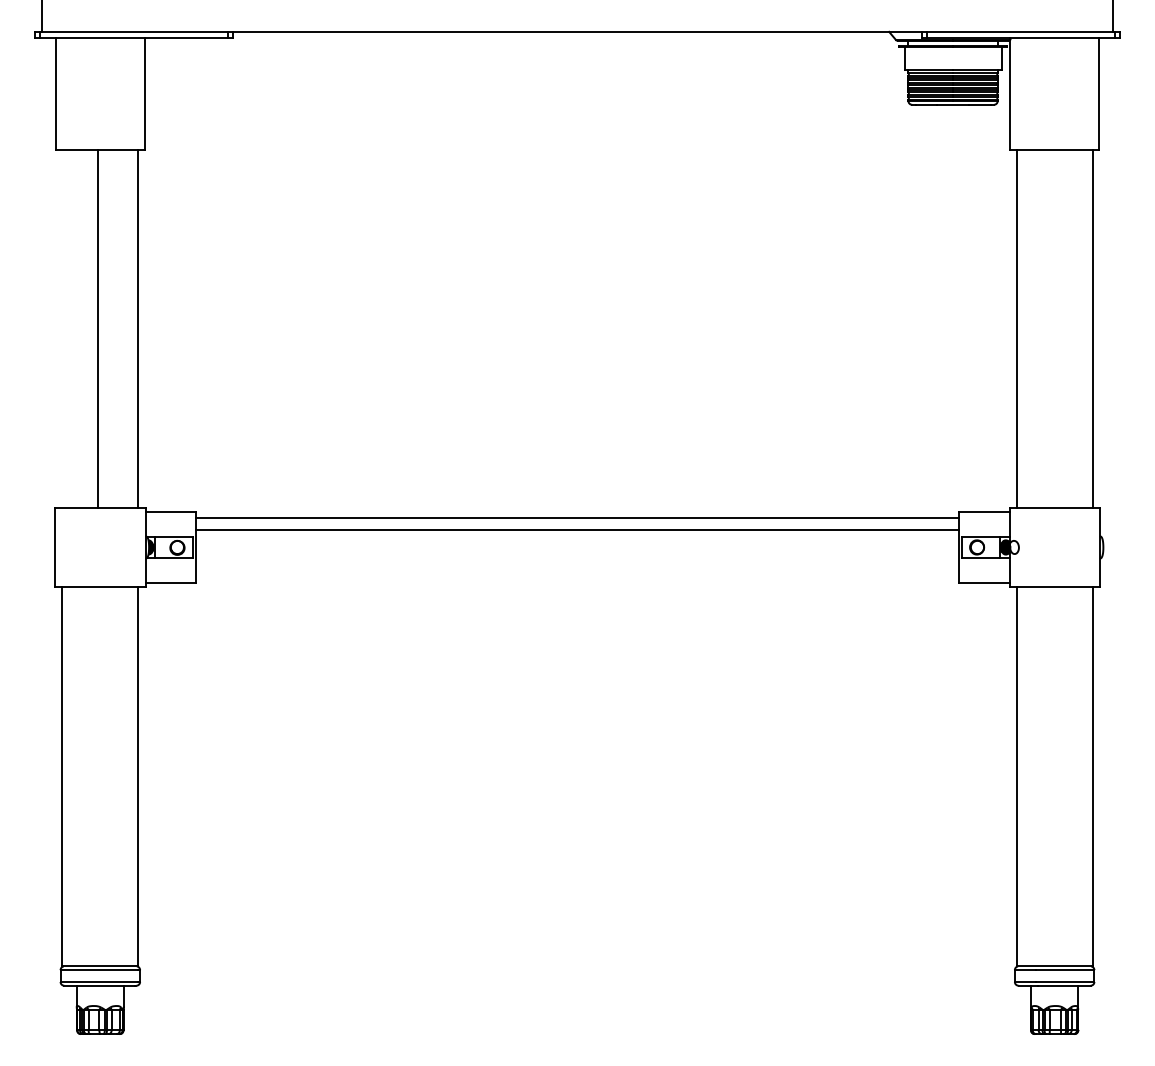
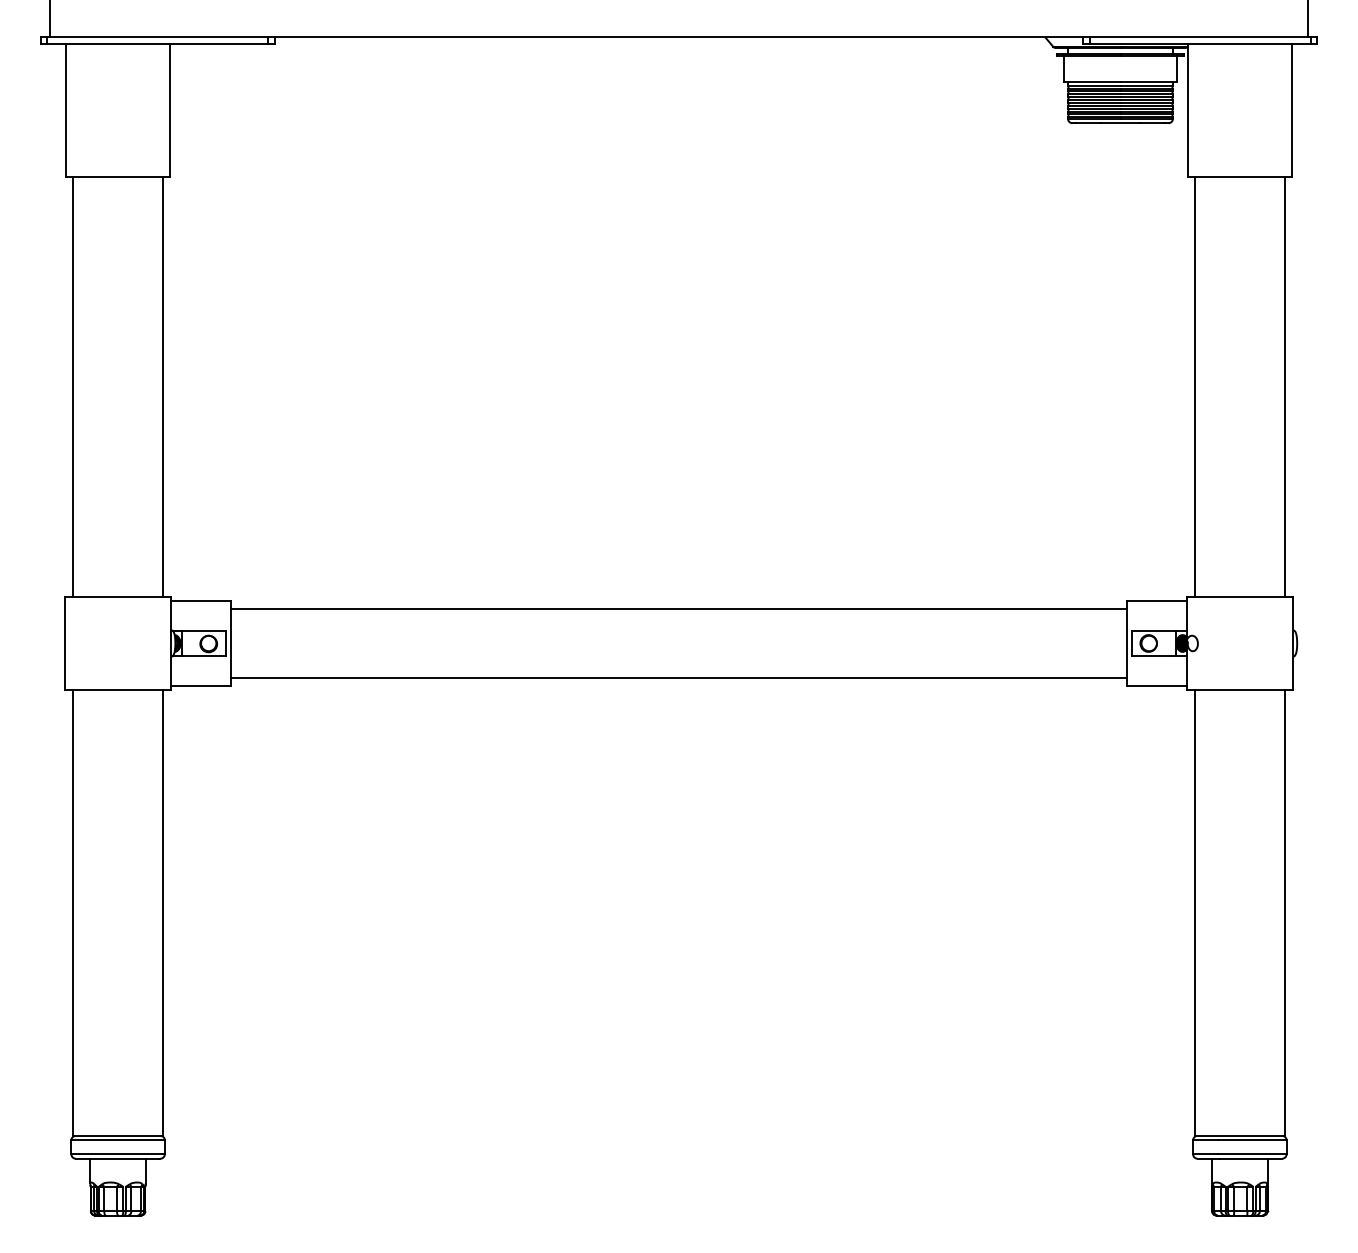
line: (98, 328) -> (73, 386), moved
line: (577, 529) -> (678, 677), moved

